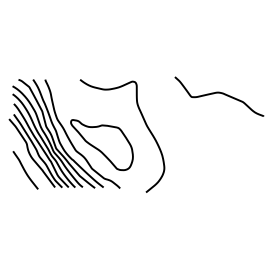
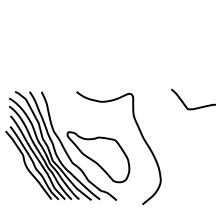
curve: (25, 170) -> (22, 182), removed

